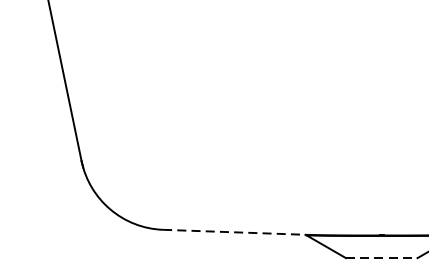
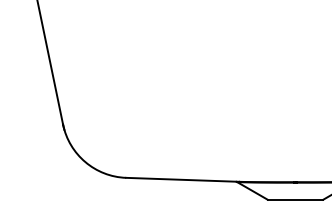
line: (237, 231) -> (183, 179), dashed -> solid
line: (381, 257) -> (295, 199), dashed -> solid

